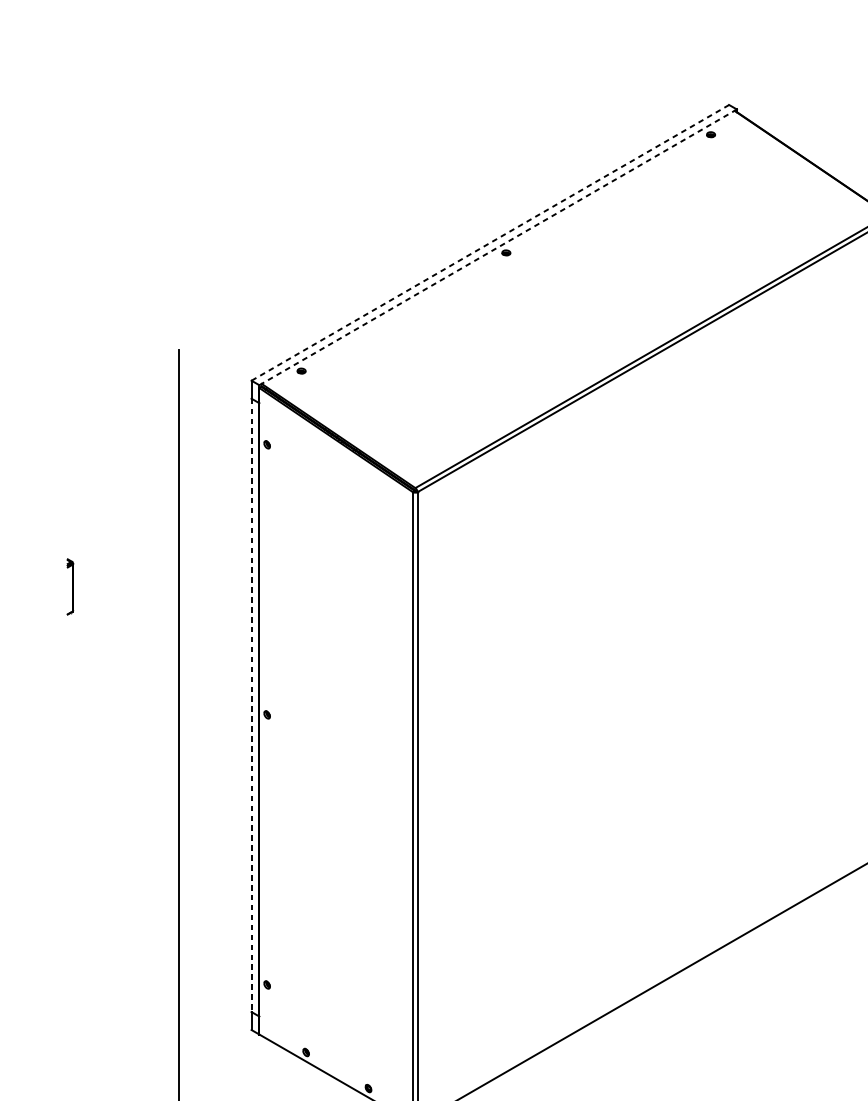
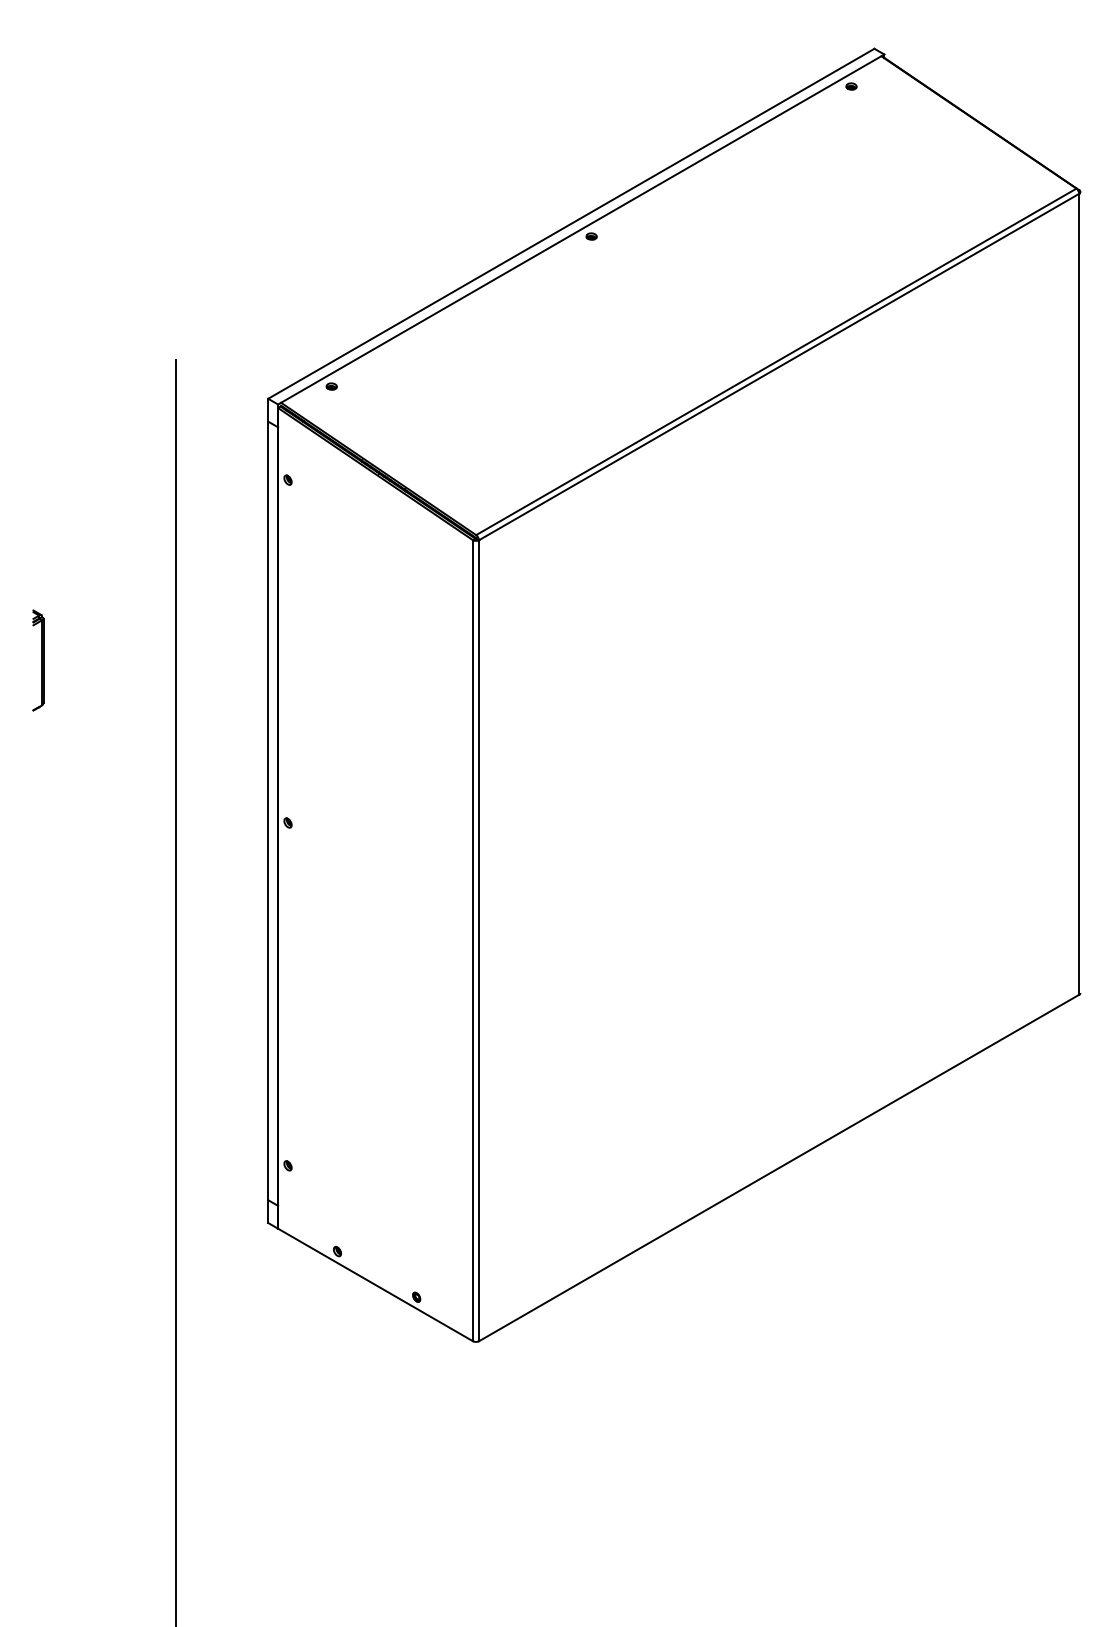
line: (490, 242) -> (571, 223), dashed -> solid
line: (498, 247) -> (581, 229), dashed -> solid
part: (70, 586) -> (38, 660), size x1.43
line: (251, 705) -> (268, 811), dashed -> solid

